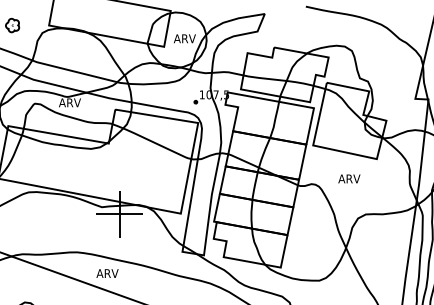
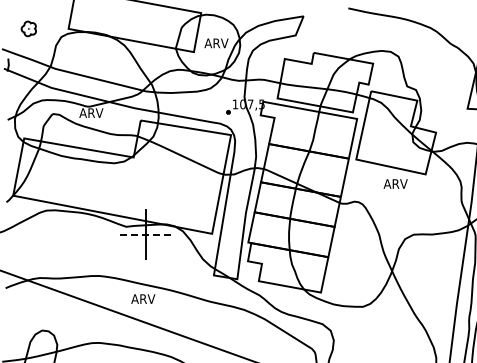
text: (349, 178) -> (395, 183), moved
line: (119, 214) -> (145, 234), solid -> dashed
text: (107, 273) -> (143, 298), moved

